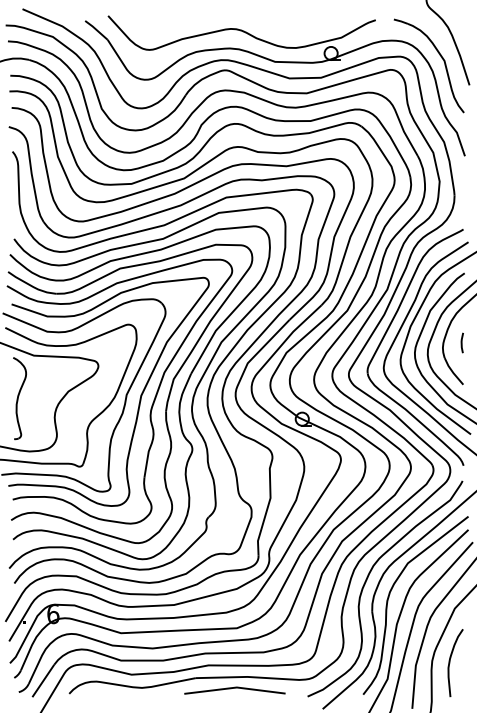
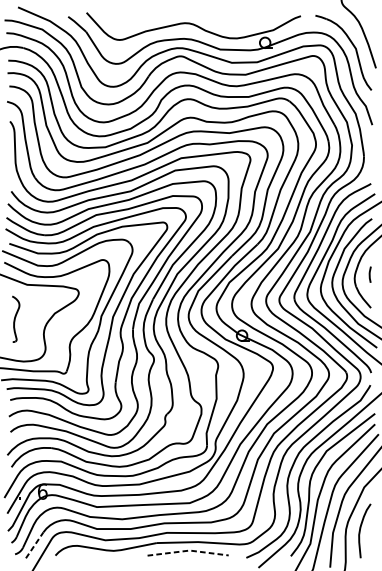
part: (19, 398) -> (15, 319), size x0.7
line: (43, 680) -> (34, 544), solid -> dashed
line: (235, 687) -> (188, 550), solid -> dashed

